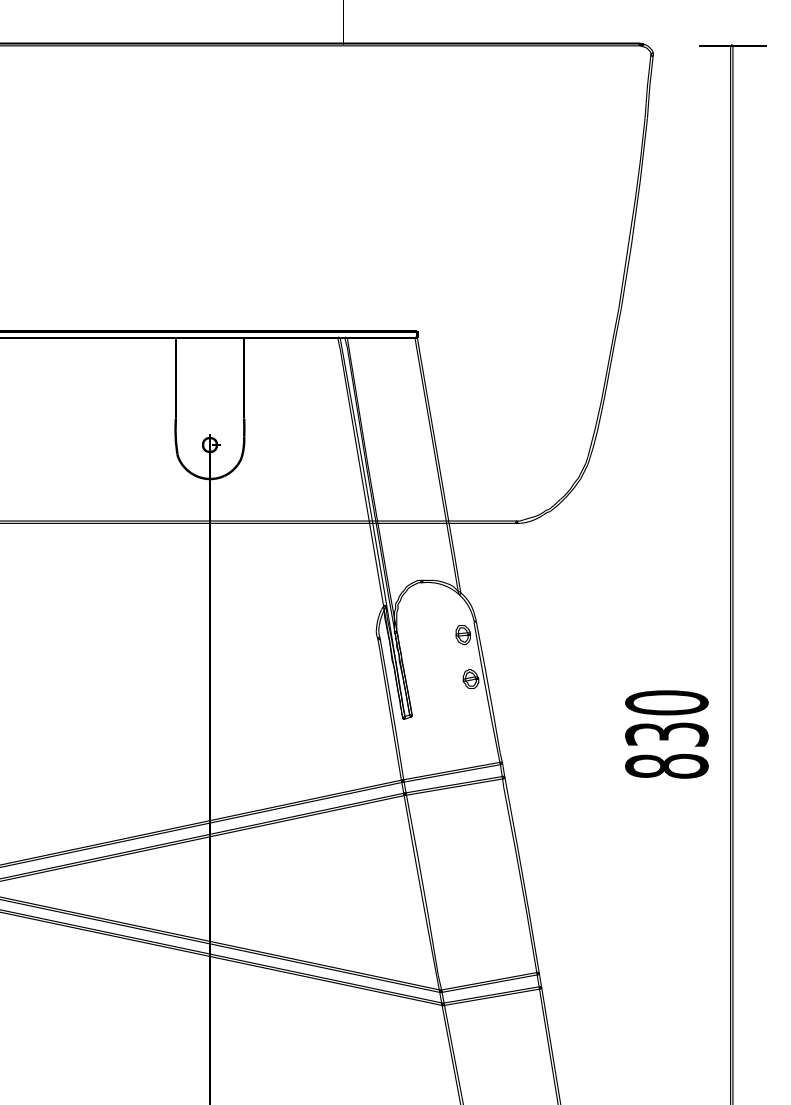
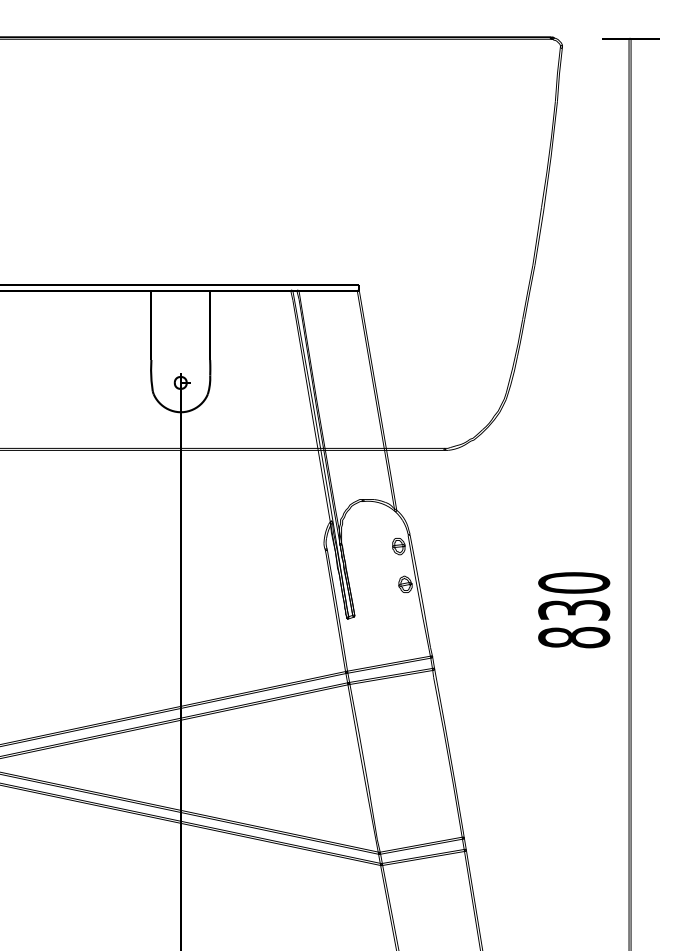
text: (667, 734) -> (574, 610), moved

